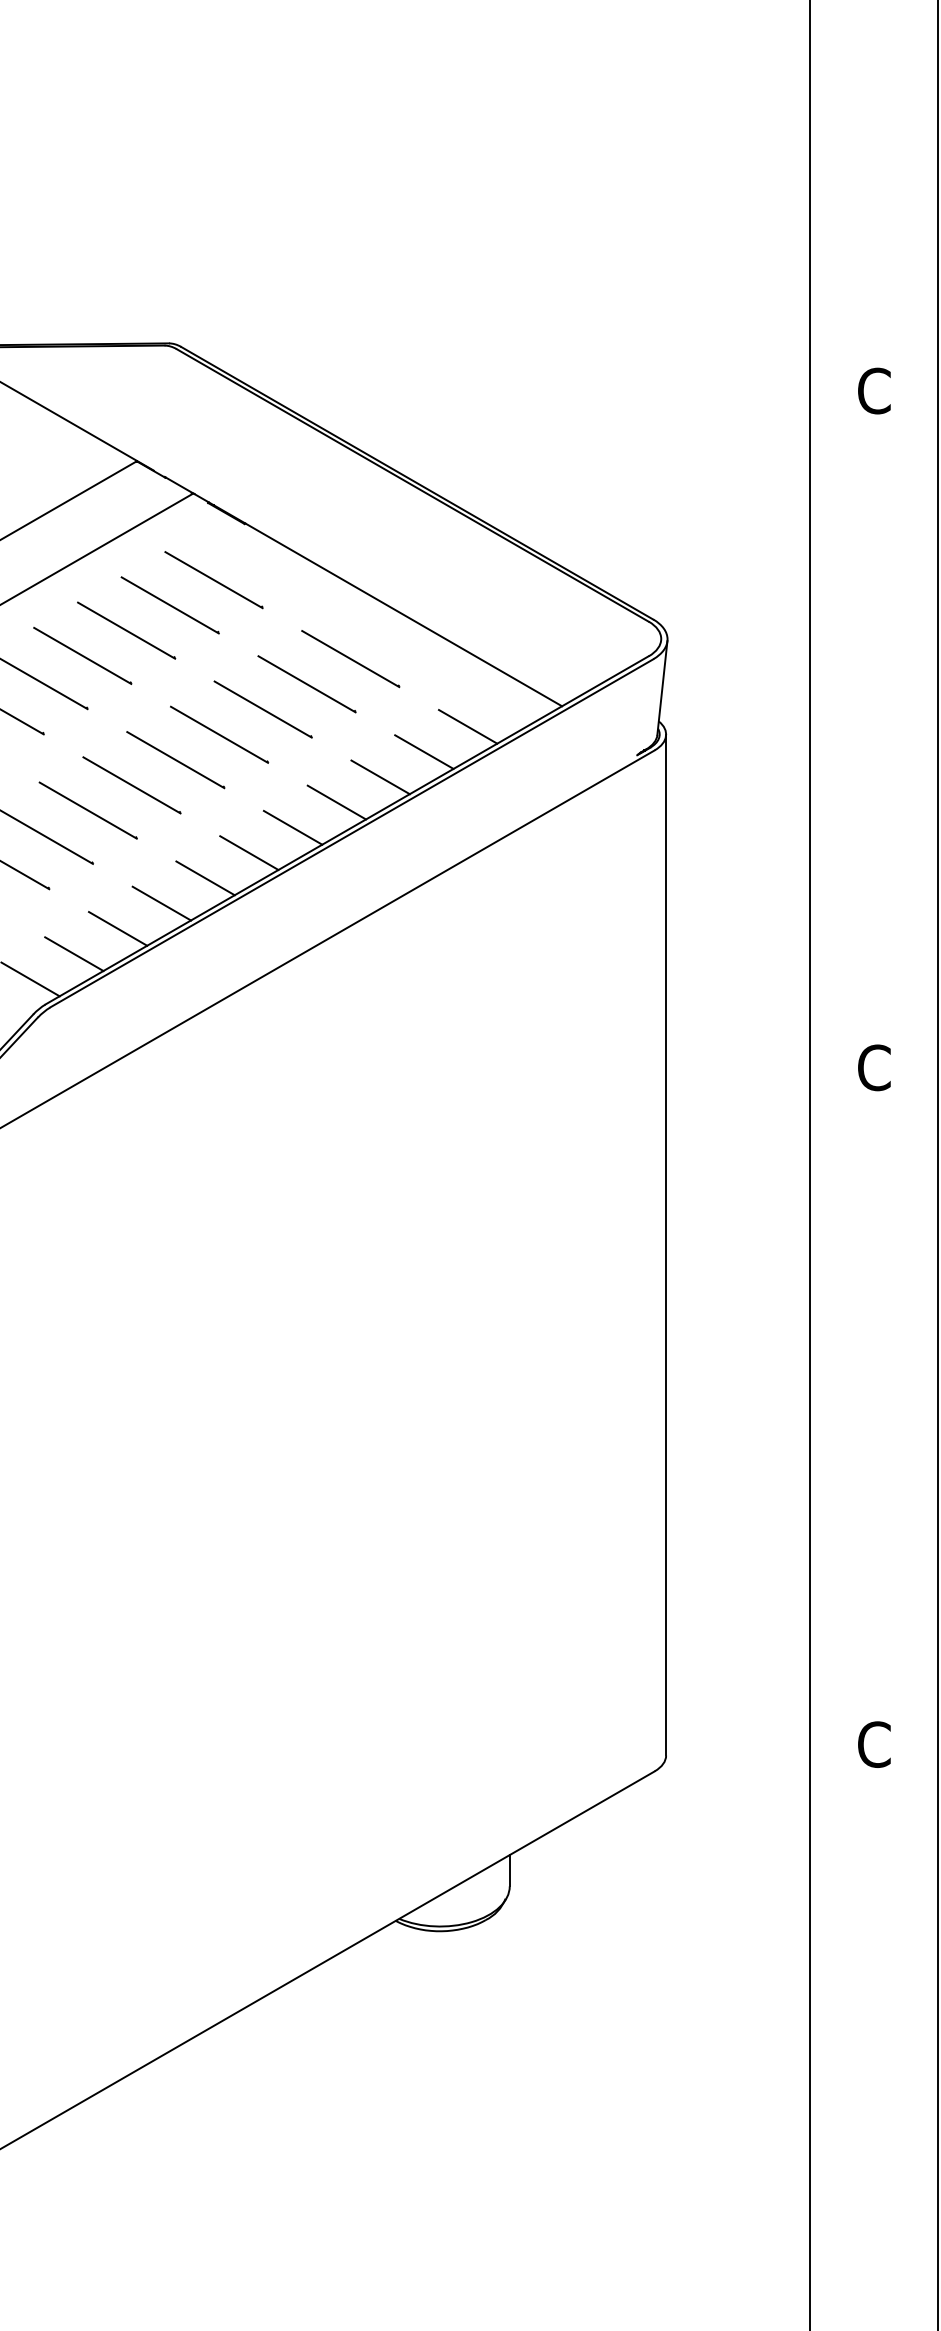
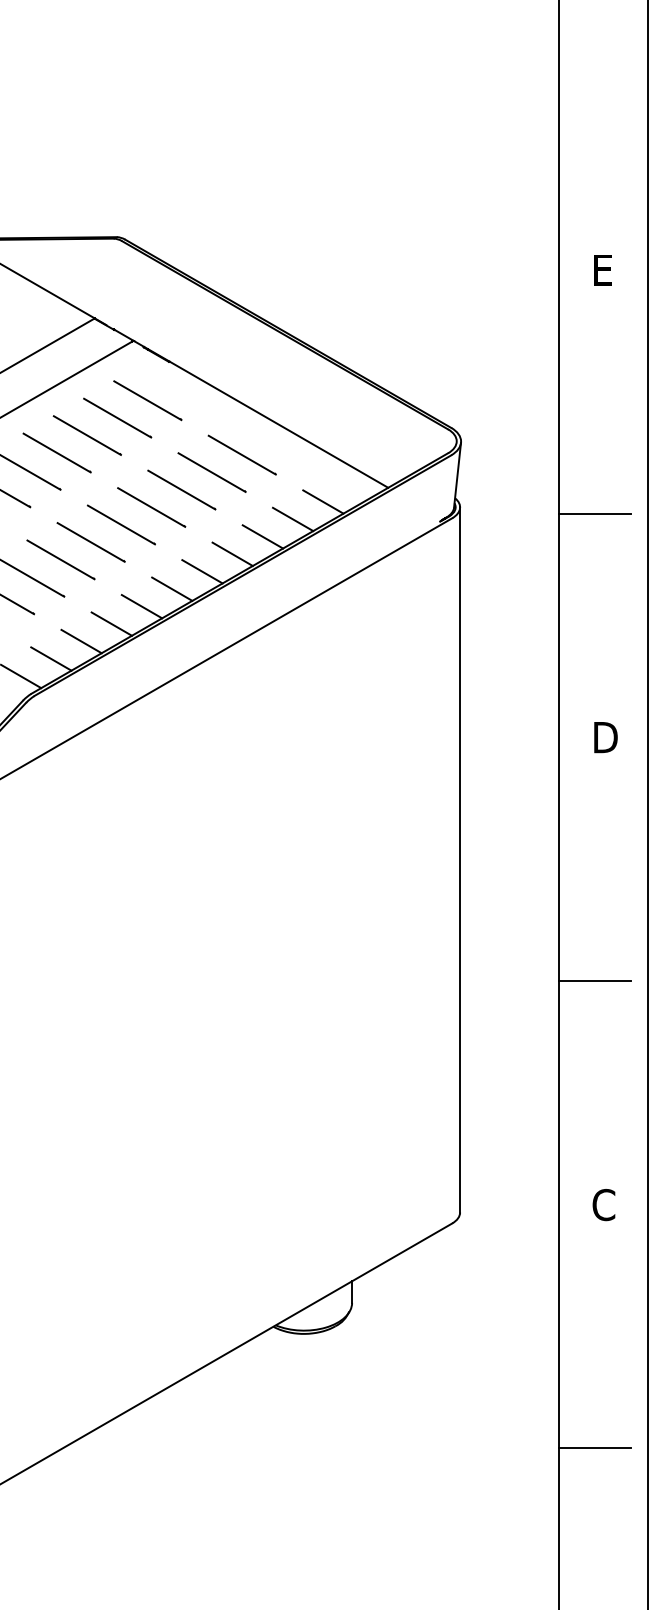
text: (873, 391) -> (603, 270), C -> E
line: (860, 743) -> (594, 513), added
text: (875, 1067) -> (604, 737), C -> D
line: (860, 1421) -> (594, 981), added
line: (860, 2097) -> (594, 1448), added

